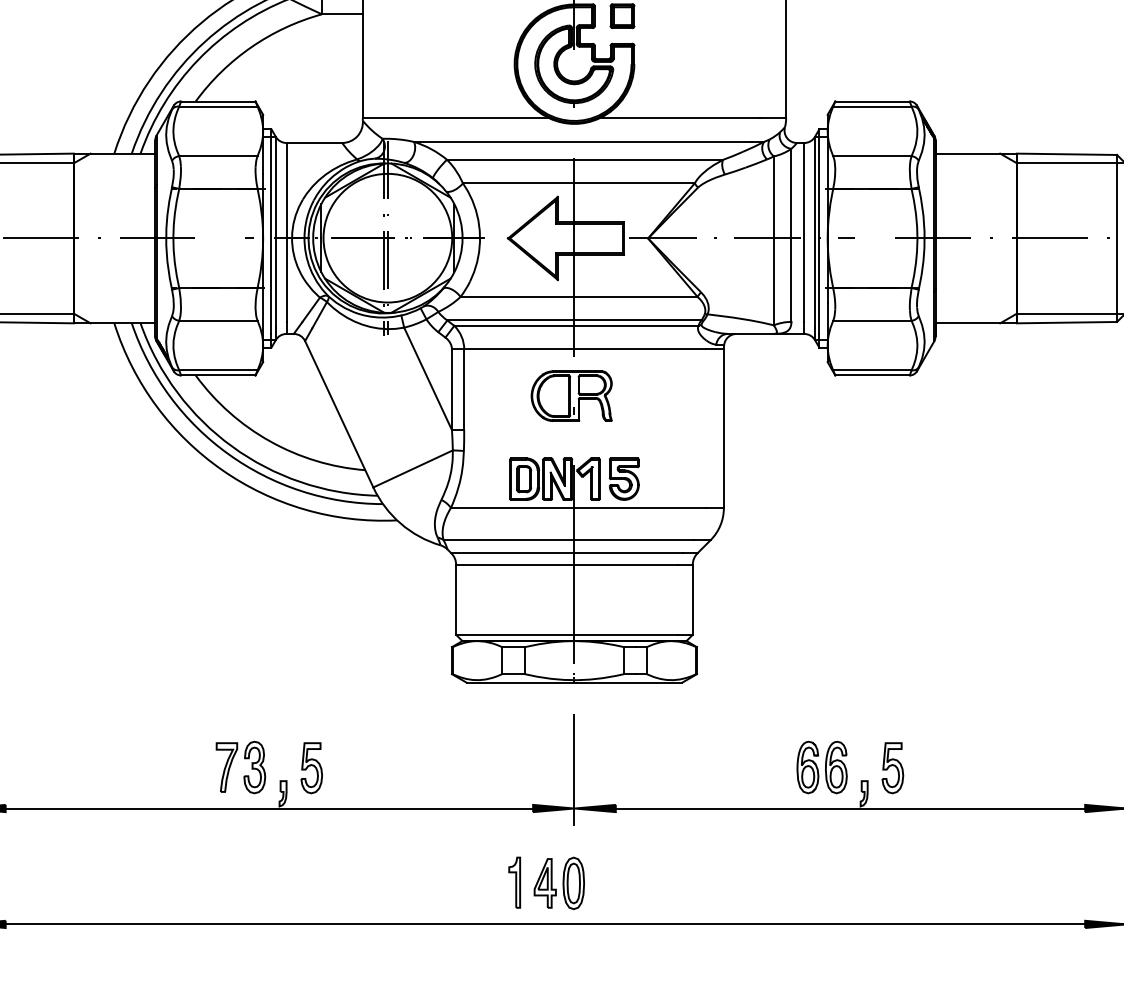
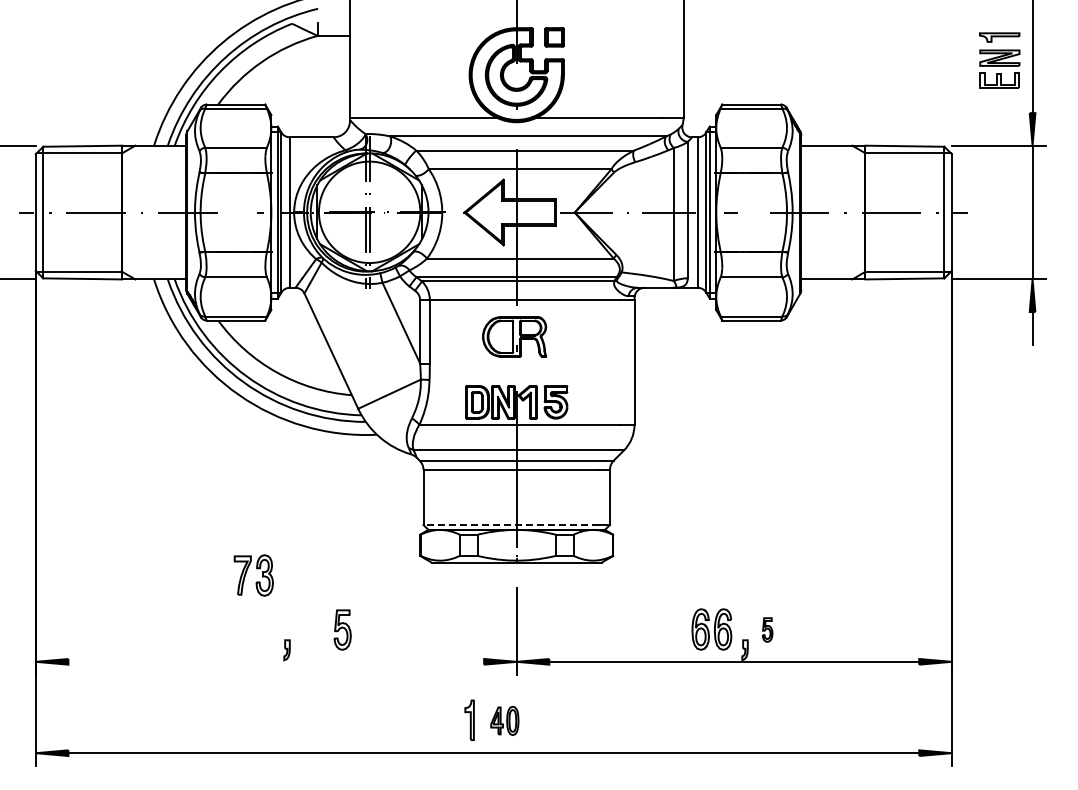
line: (567, 634) -> (511, 524), solid -> dashed
part: (244, 759) -> (256, 569), moved
part: (311, 767) -> (342, 629), moved
part: (892, 767) -> (767, 629), size x0.6
line: (269, 808) -> (276, 661), removed
part: (558, 882) -> (504, 720), size x0.7

